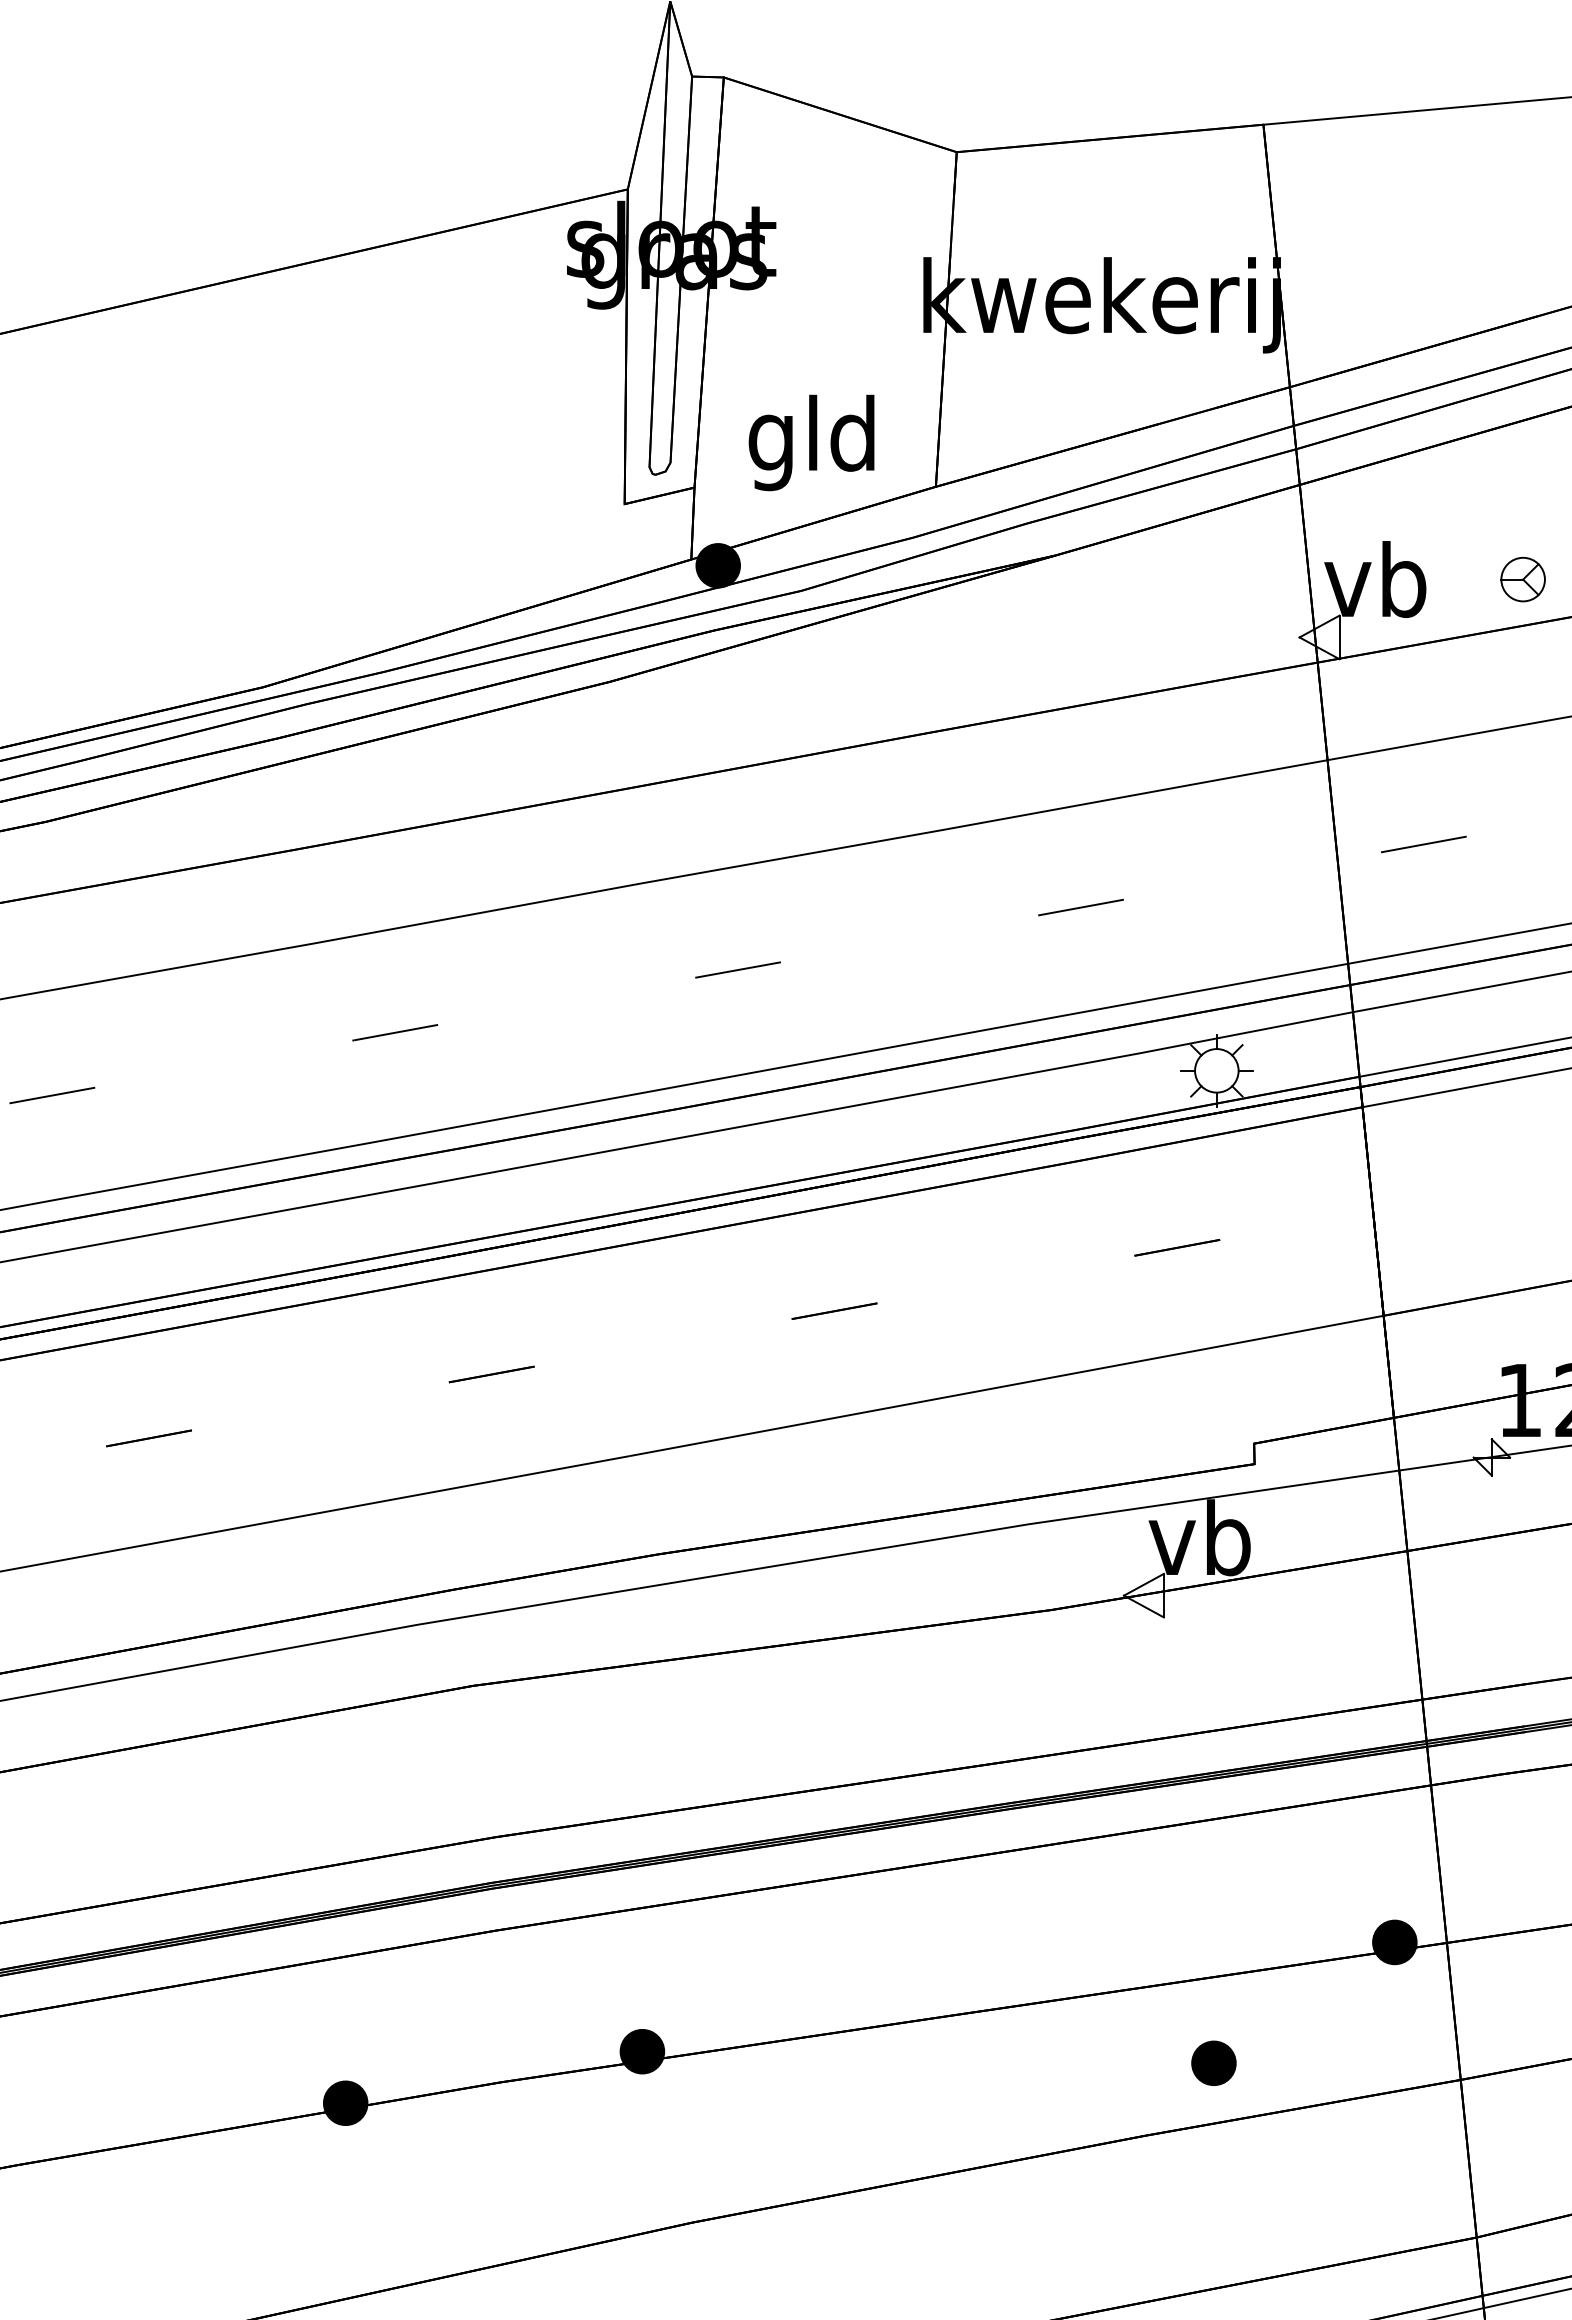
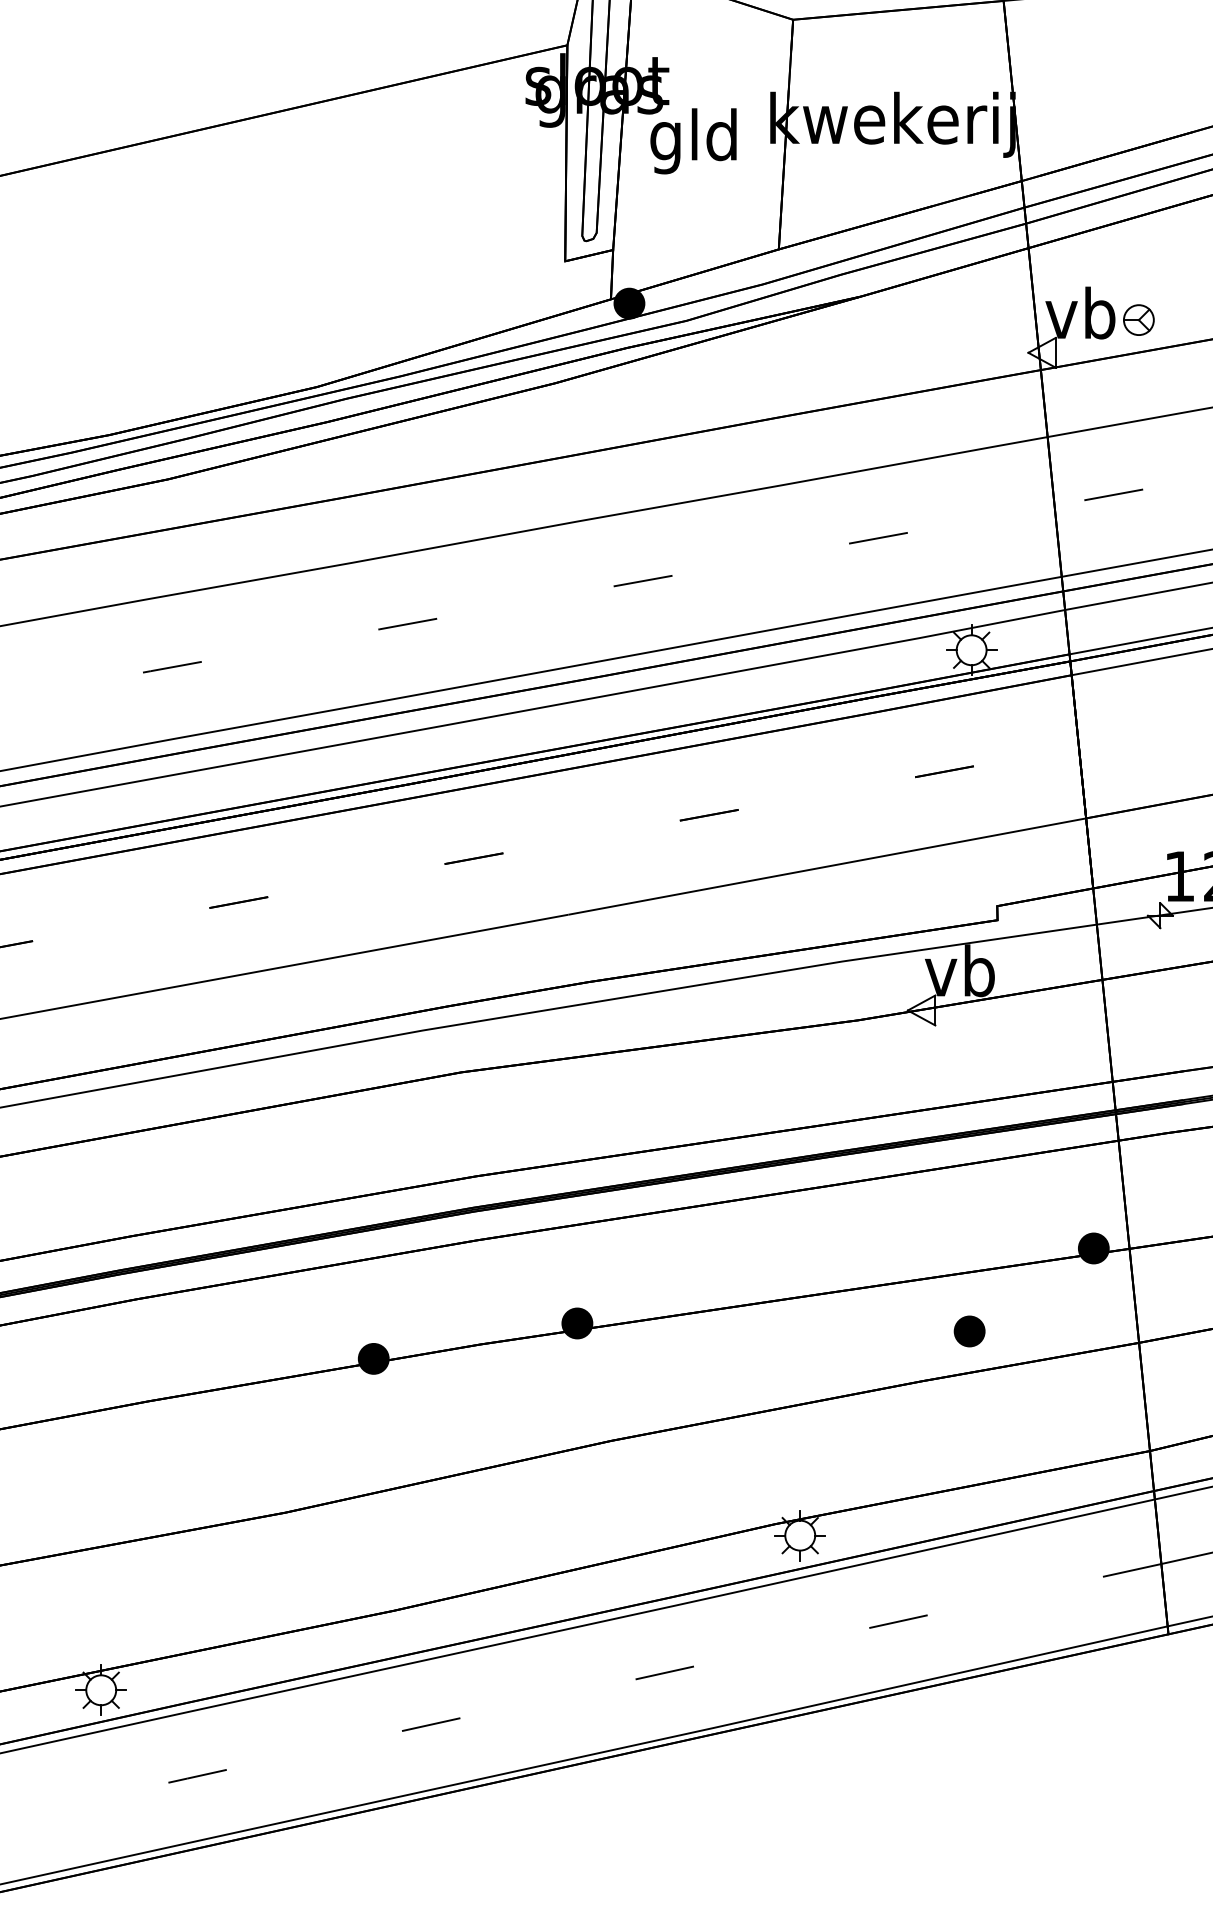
text: (811, 443) -> (693, 141), moved
part: (1522, 578) -> (1138, 319), moved

